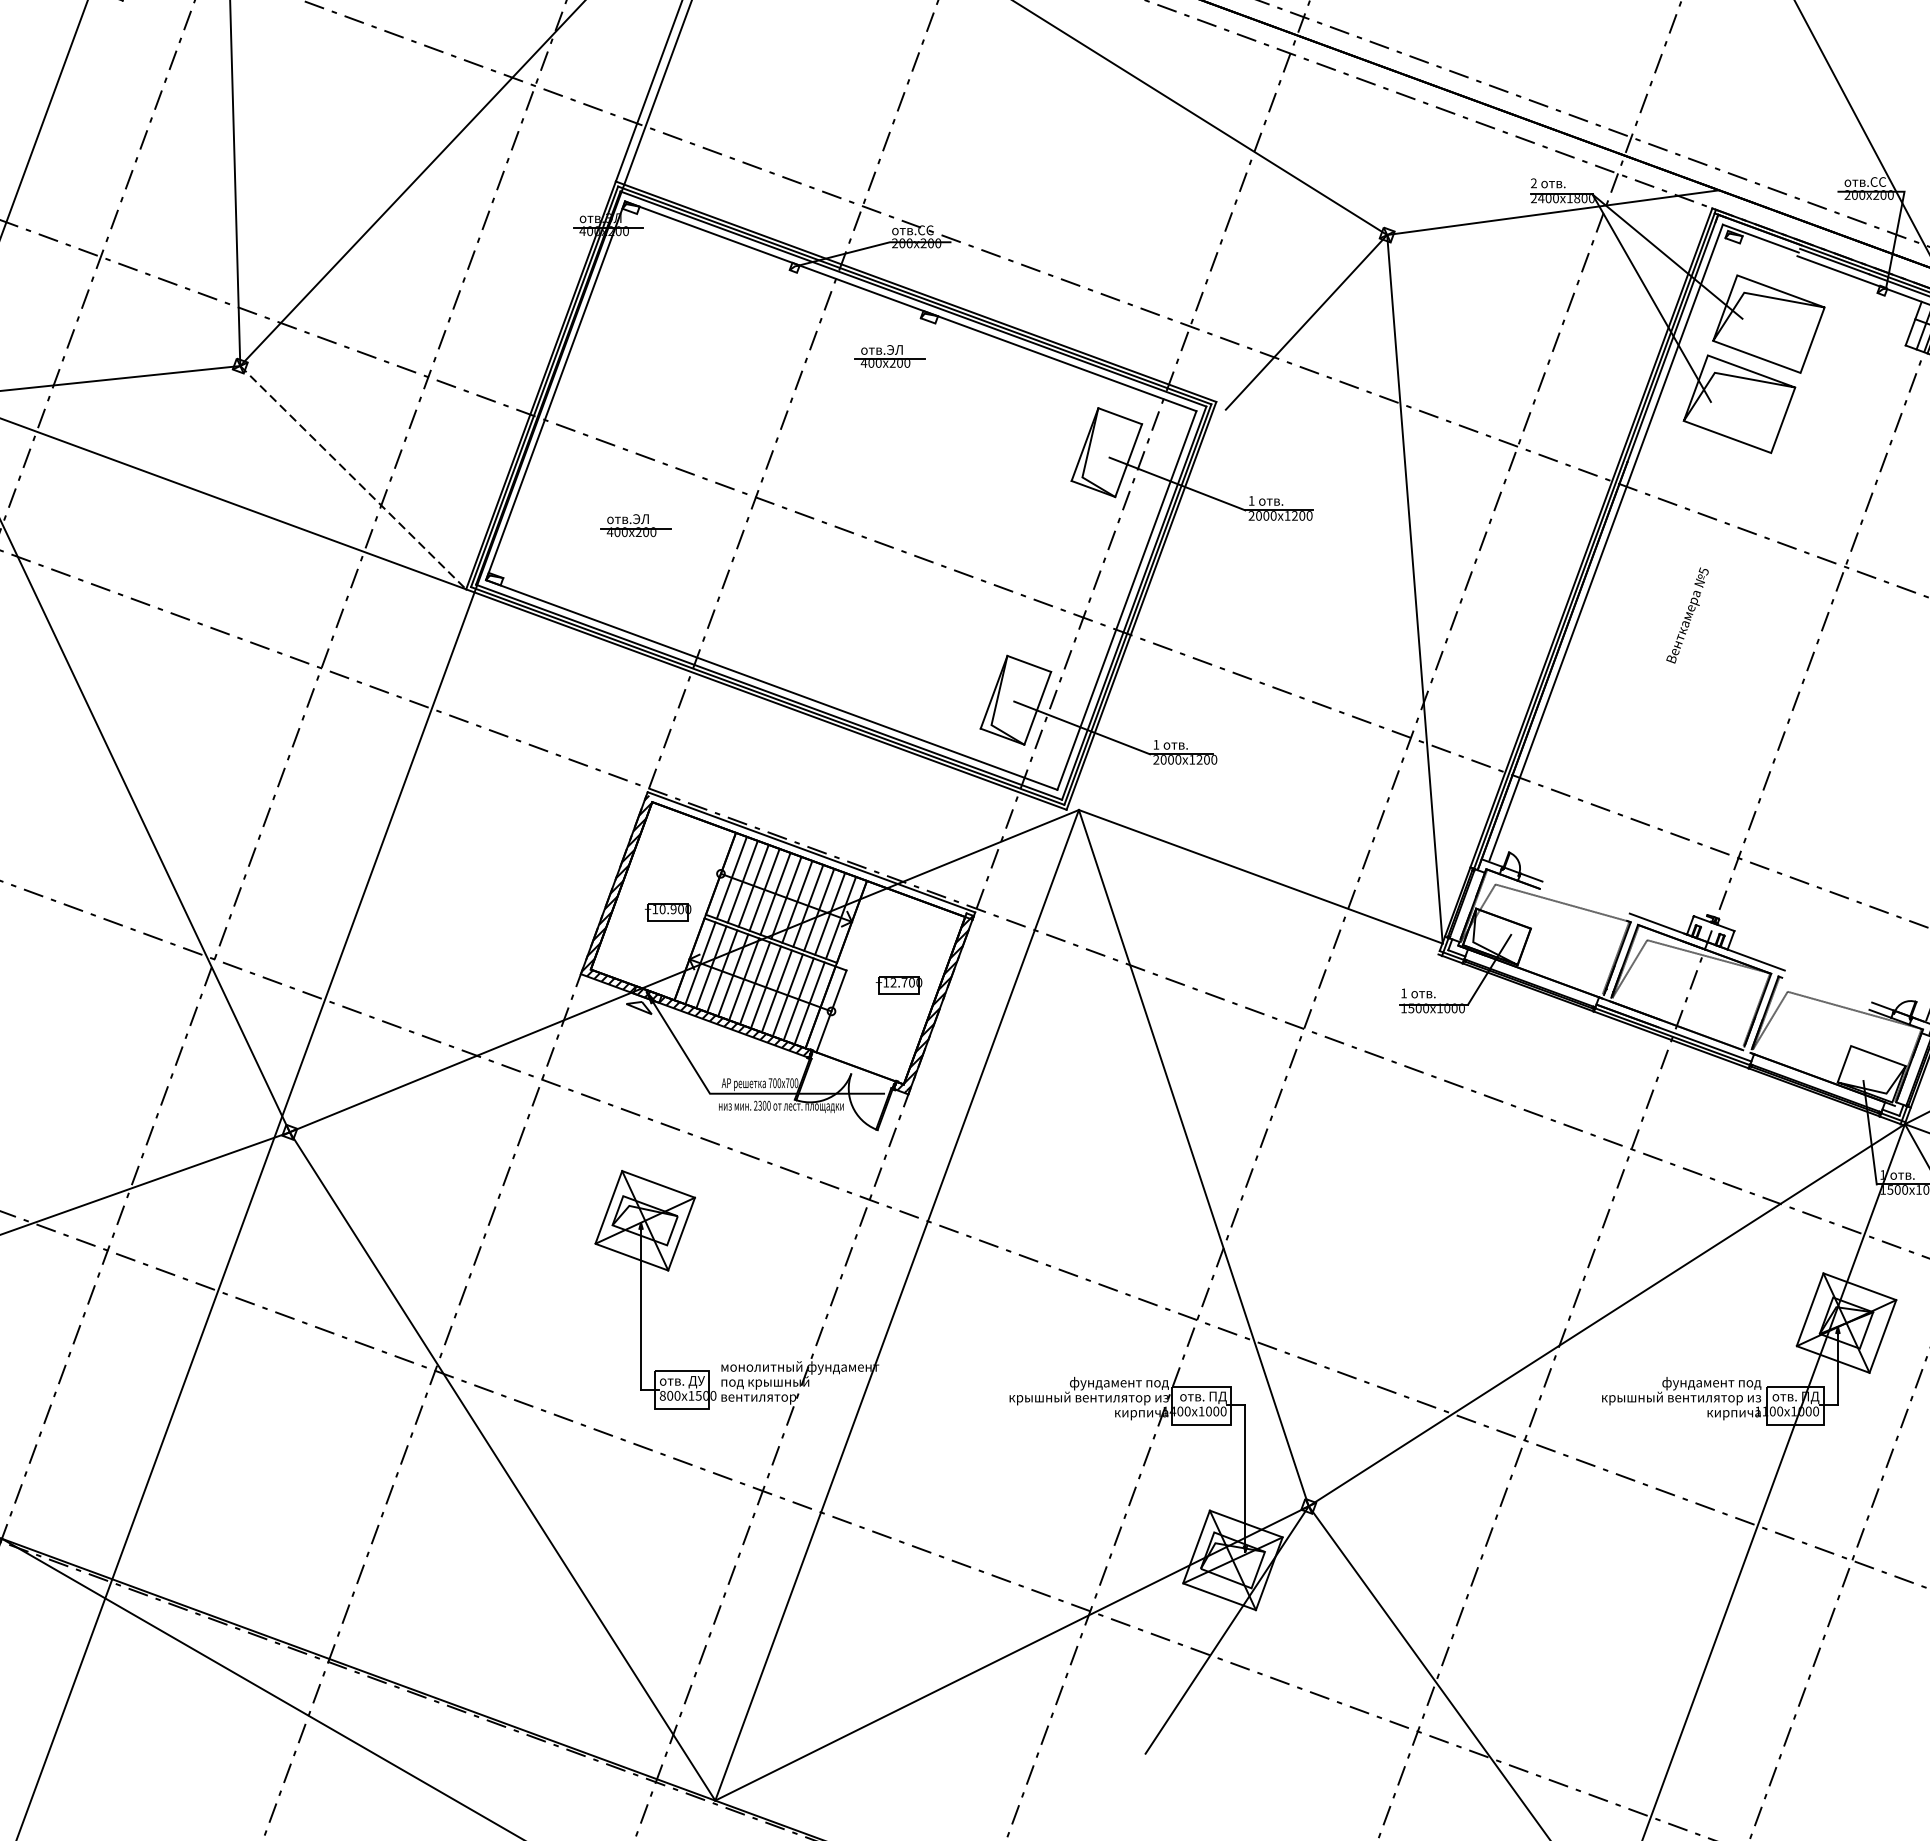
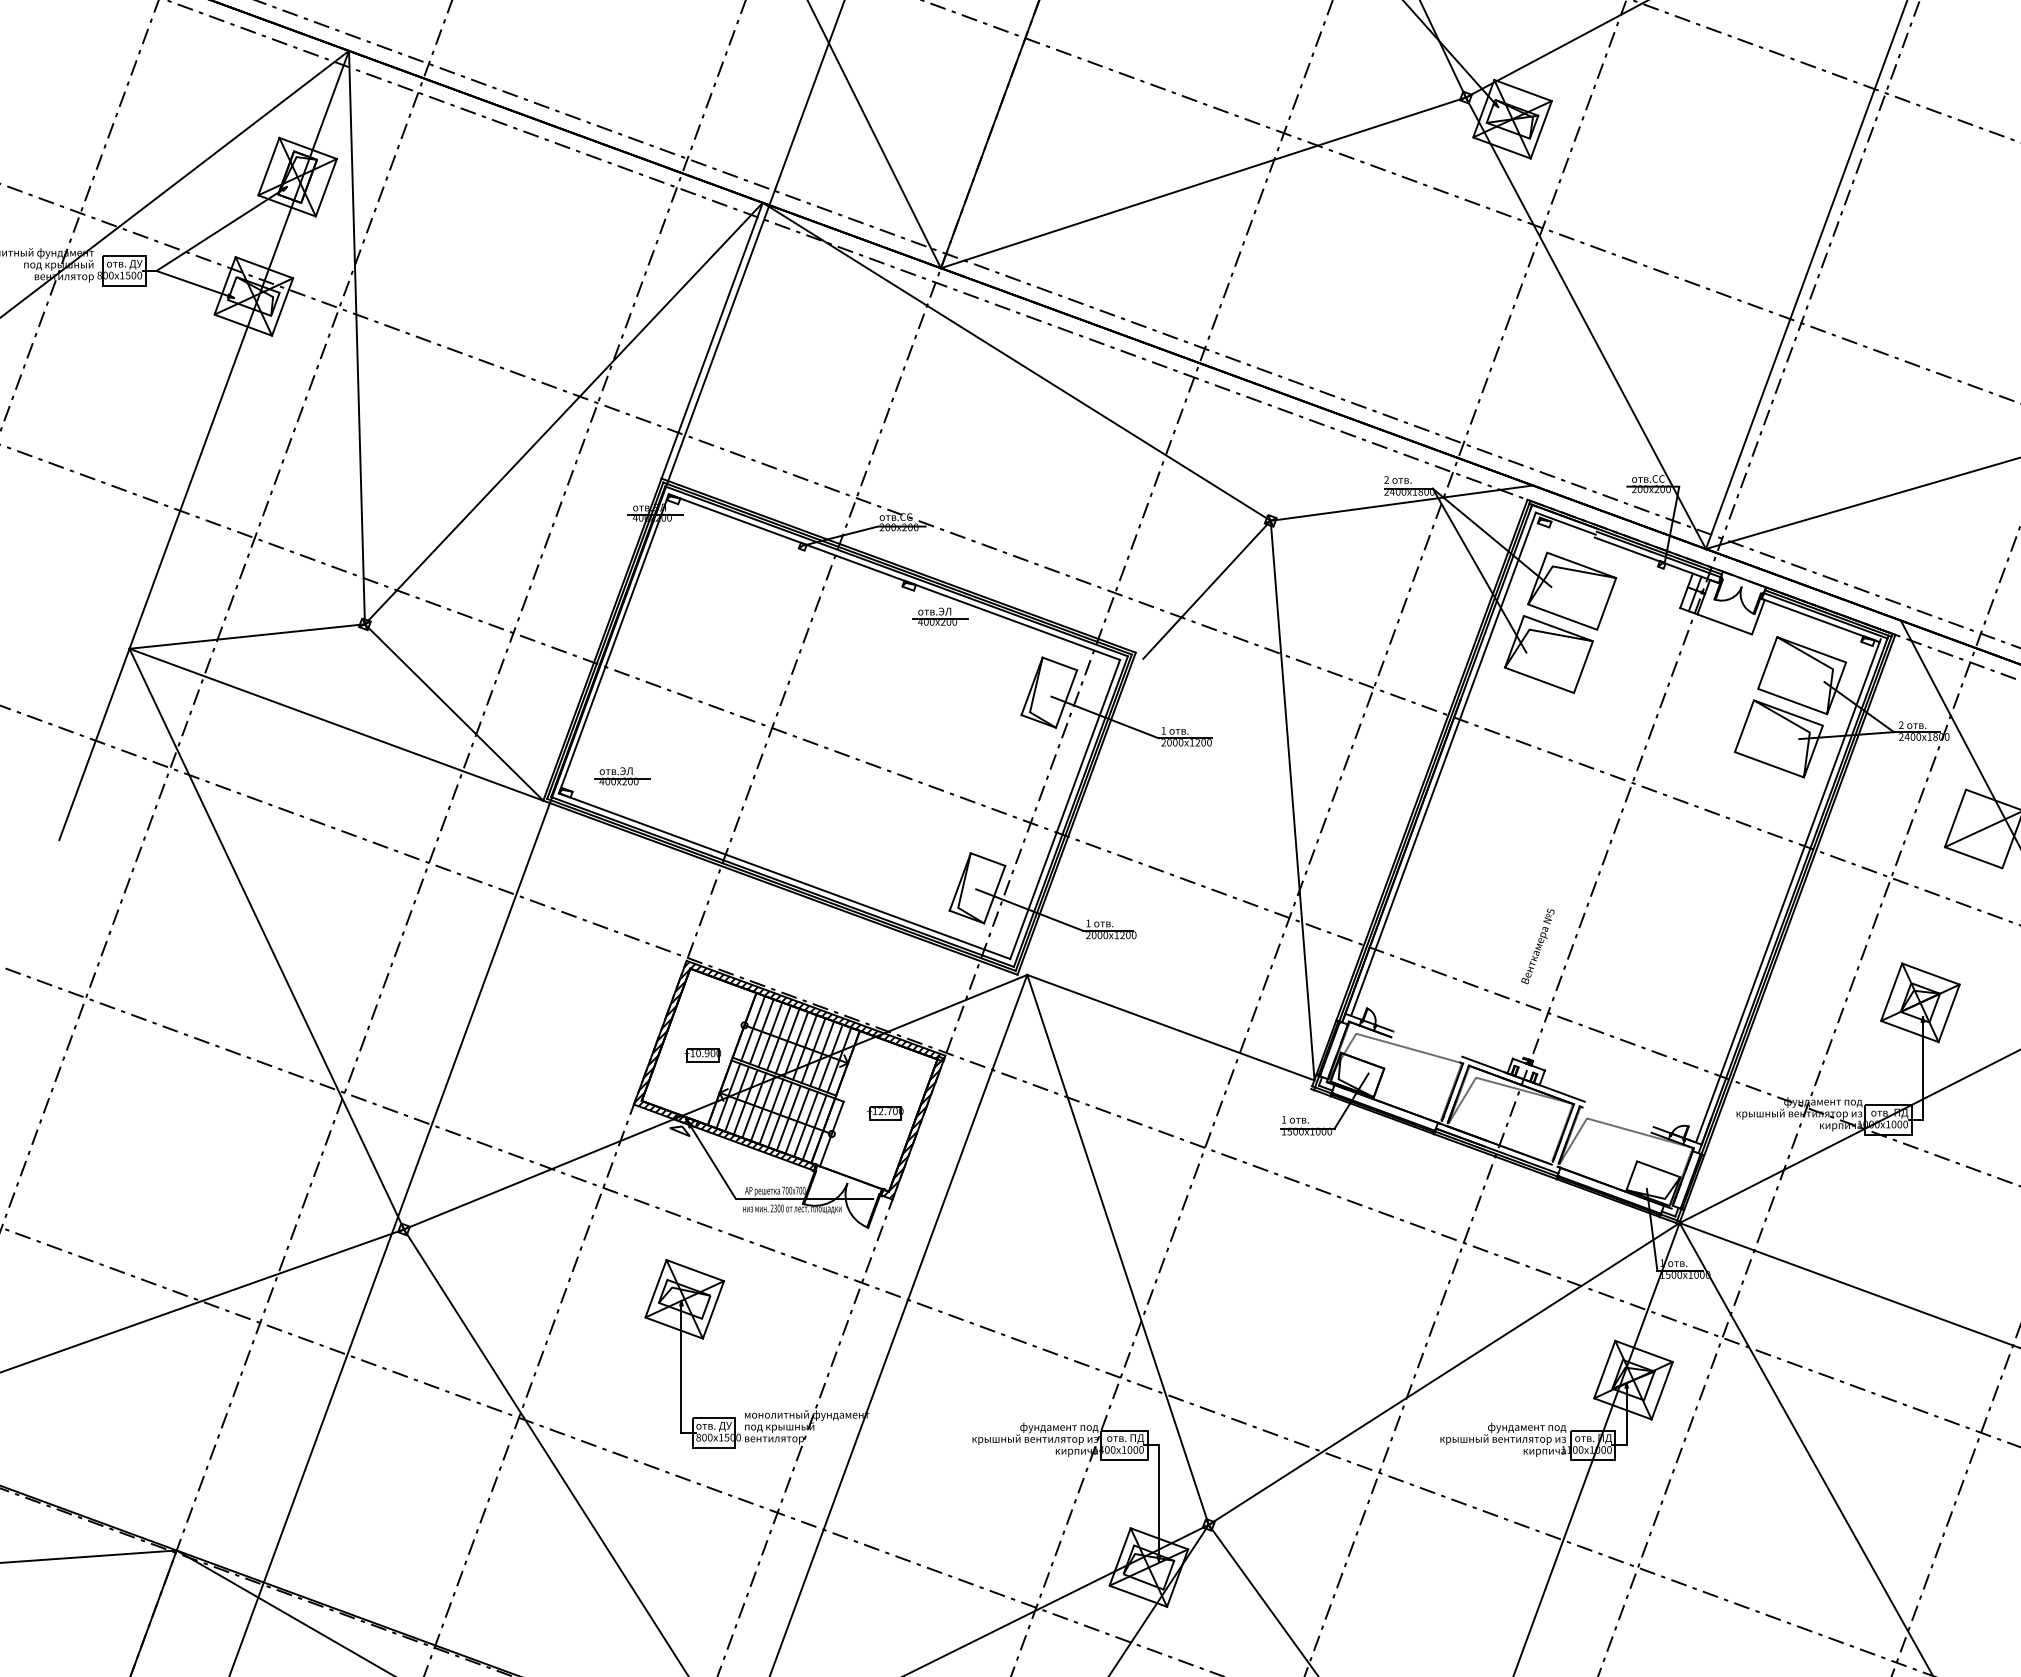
part: (889, 356) -> (940, 616), moved
line: (353, 477) -> (454, 712), dashed -> solid
part: (636, 525) -> (622, 776), moved
text: (1686, 615) -> (1537, 946), moved
hatch: (810, 855) -> (815, 1010), added

